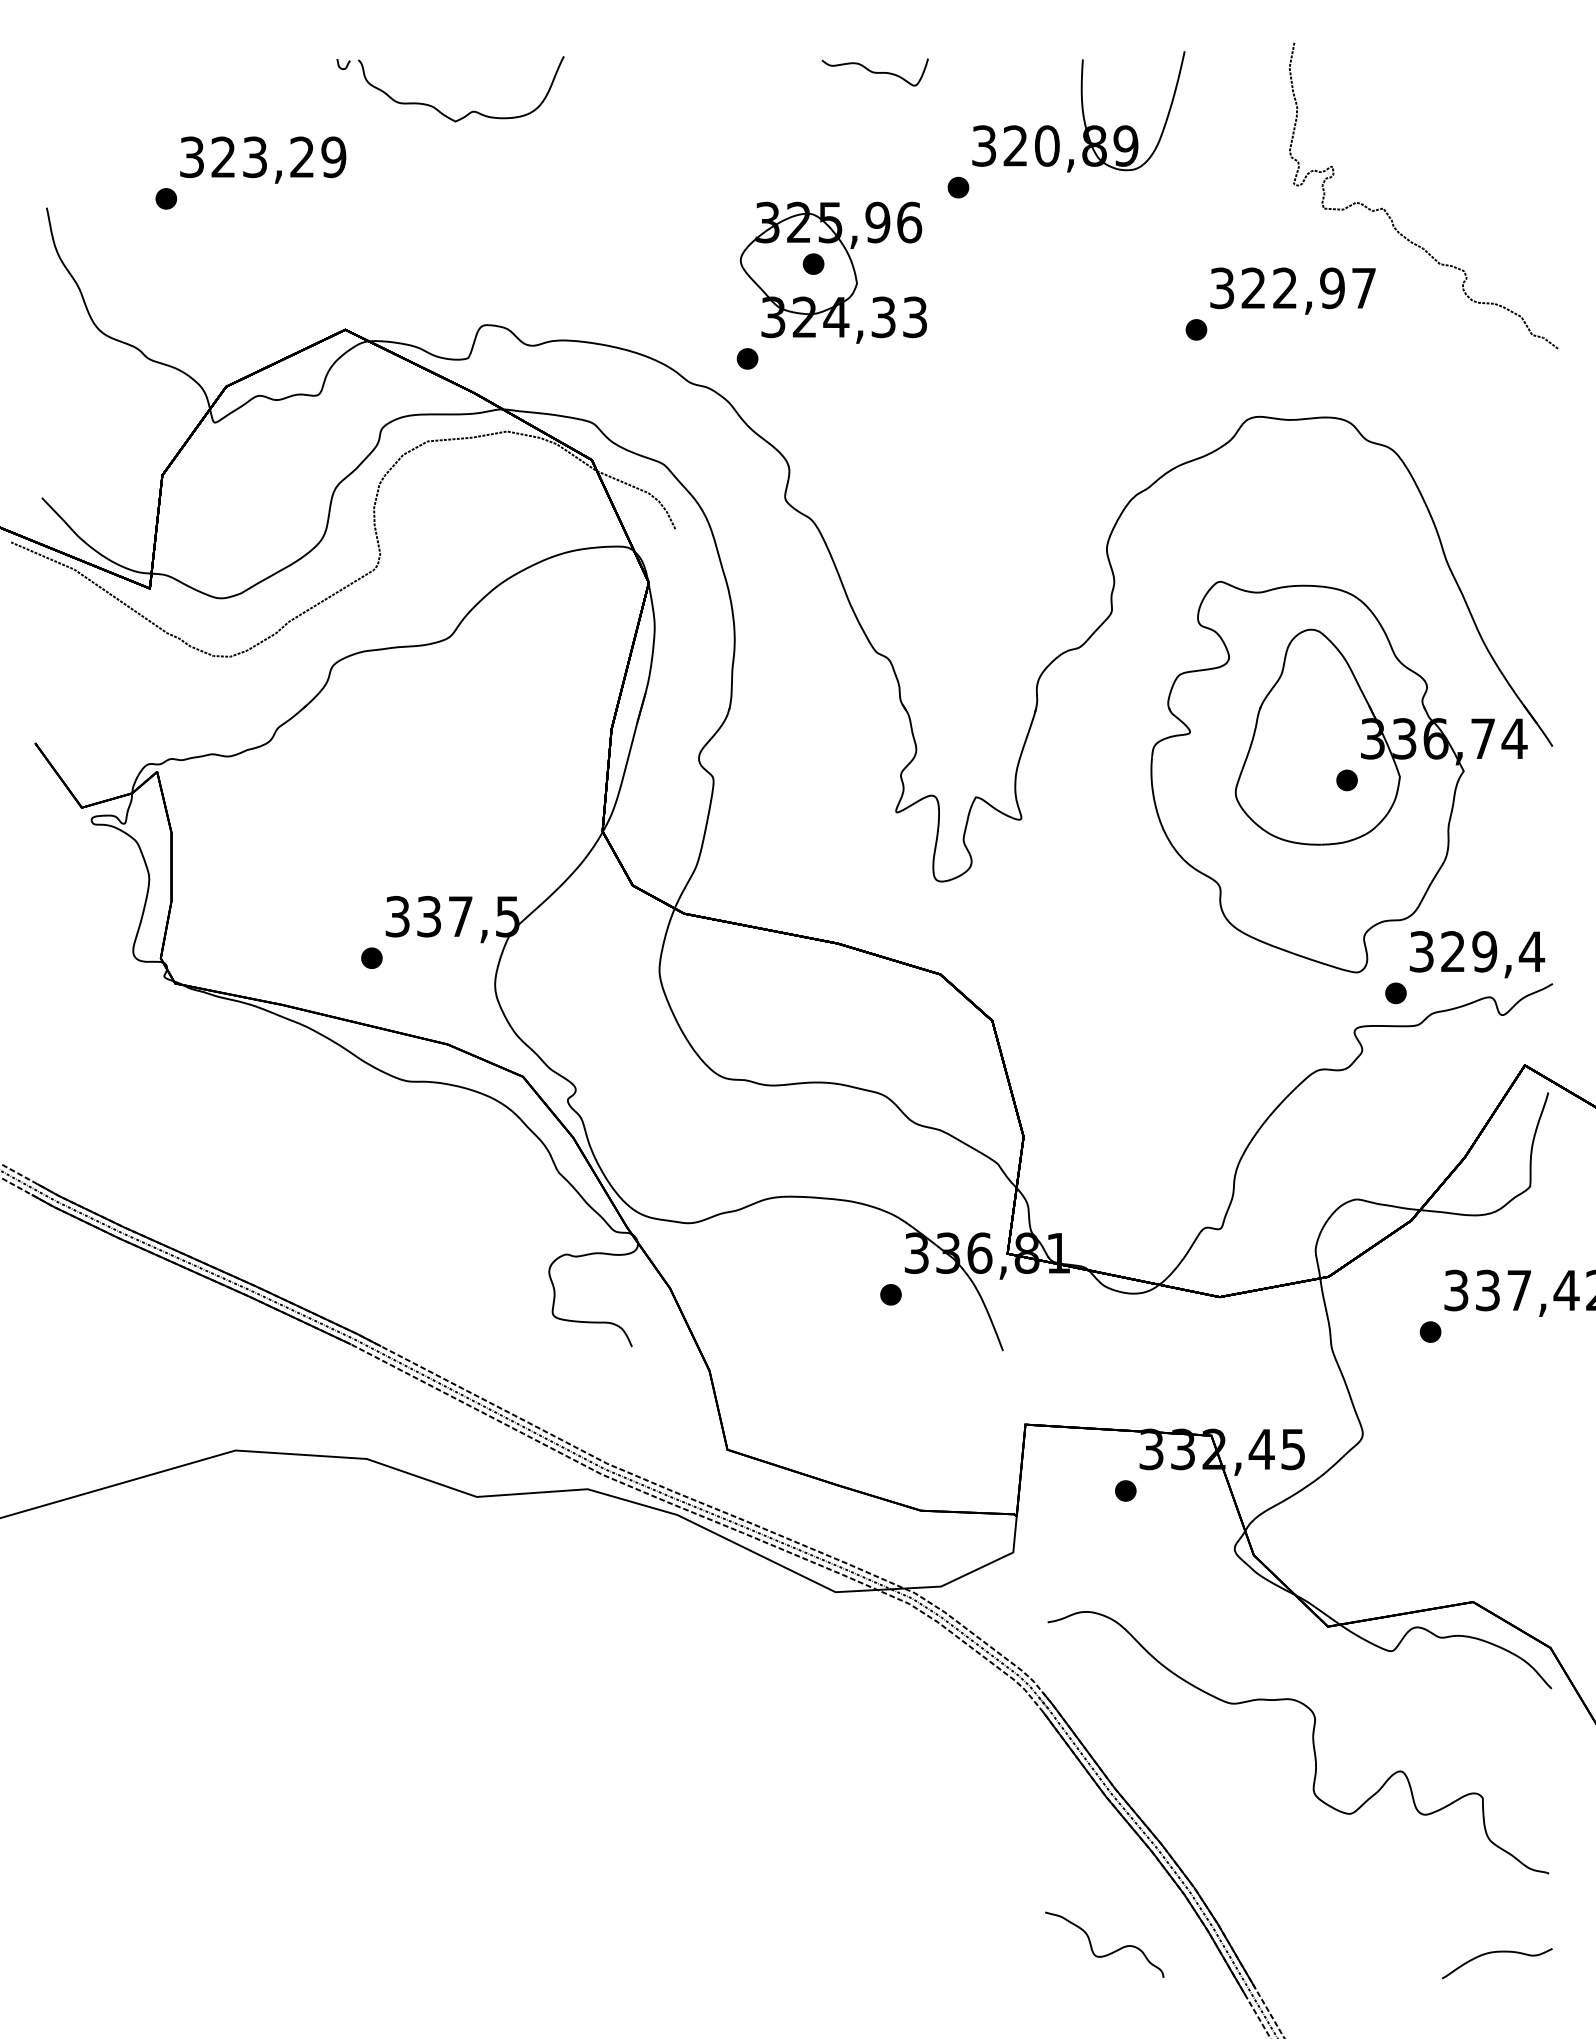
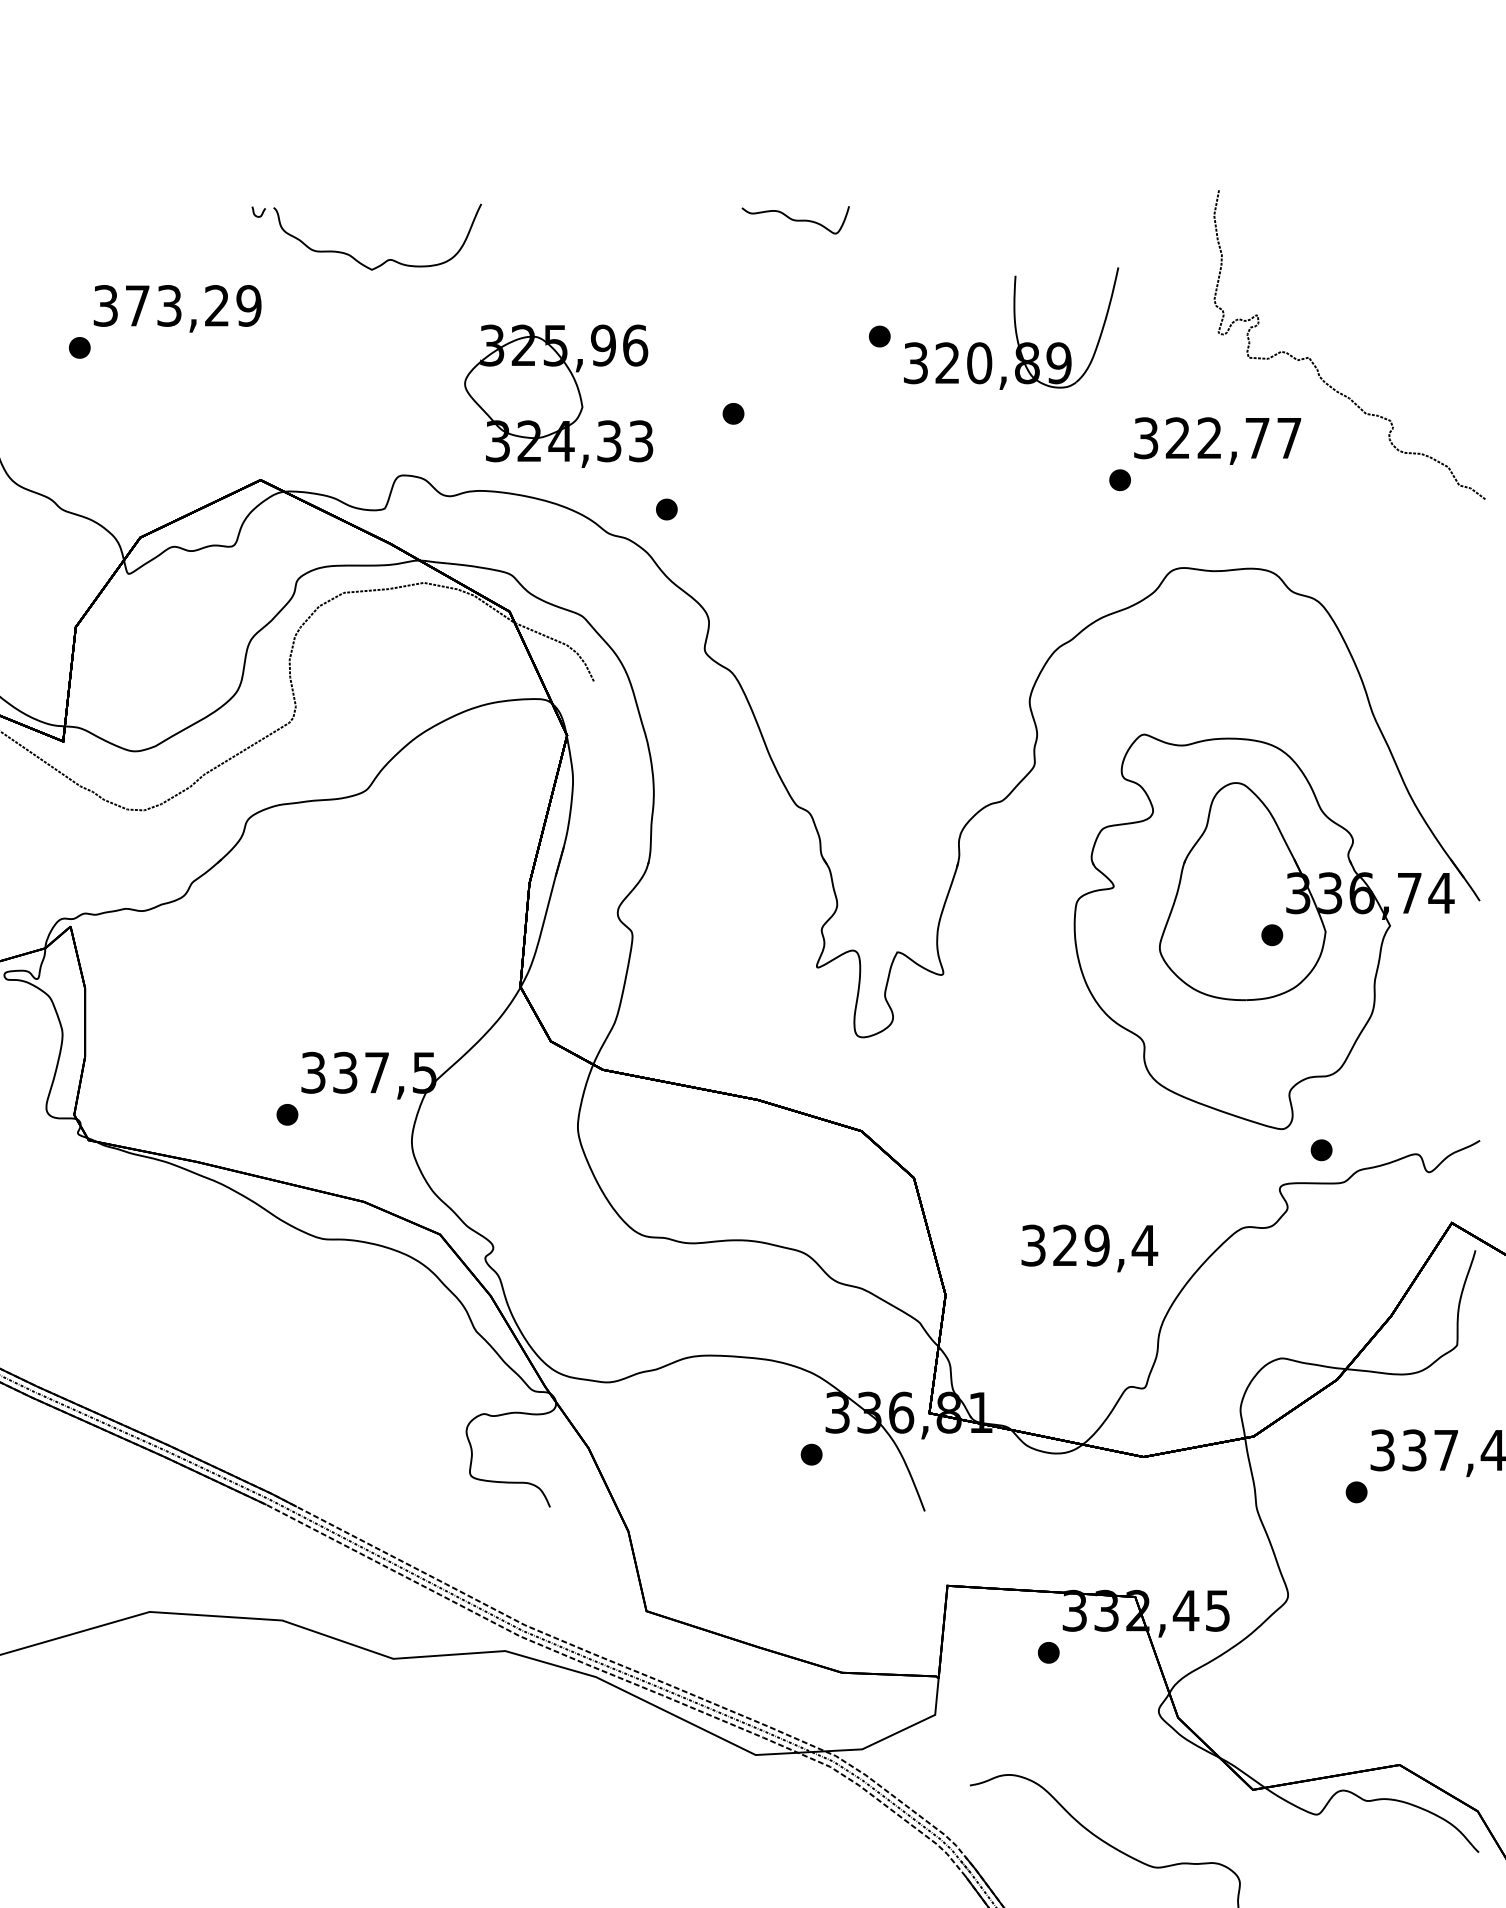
part: (1078, 111) -> (1011, 328), moved
text: (223, 156) -> (137, 305), 323,29 -> 373,29
part: (833, 272) -> (558, 396), moved
text: (1332, 288) -> (1257, 438), 322,97 -> 322,77
text: (1477, 954) -> (1089, 1248), moved

